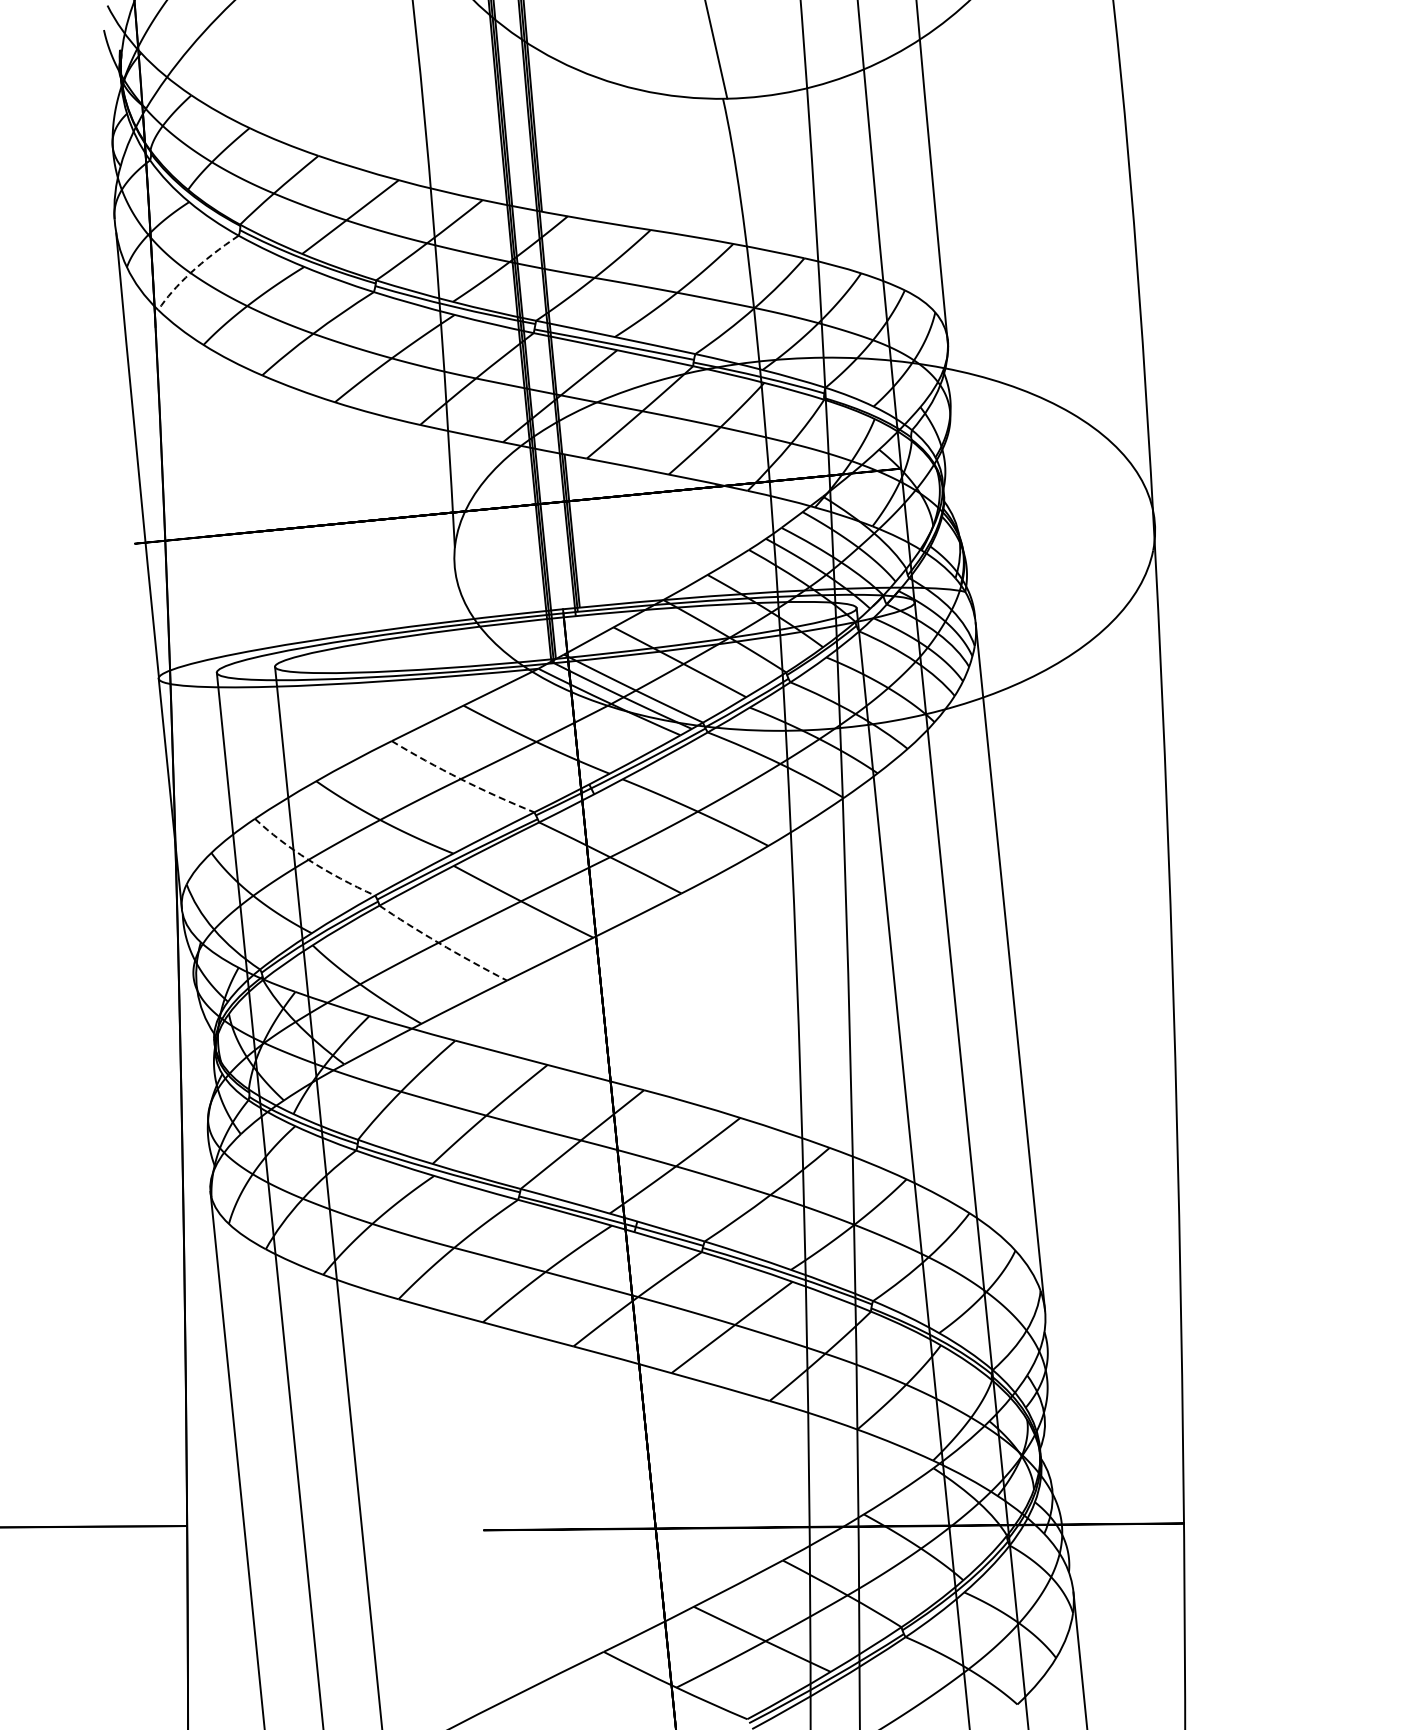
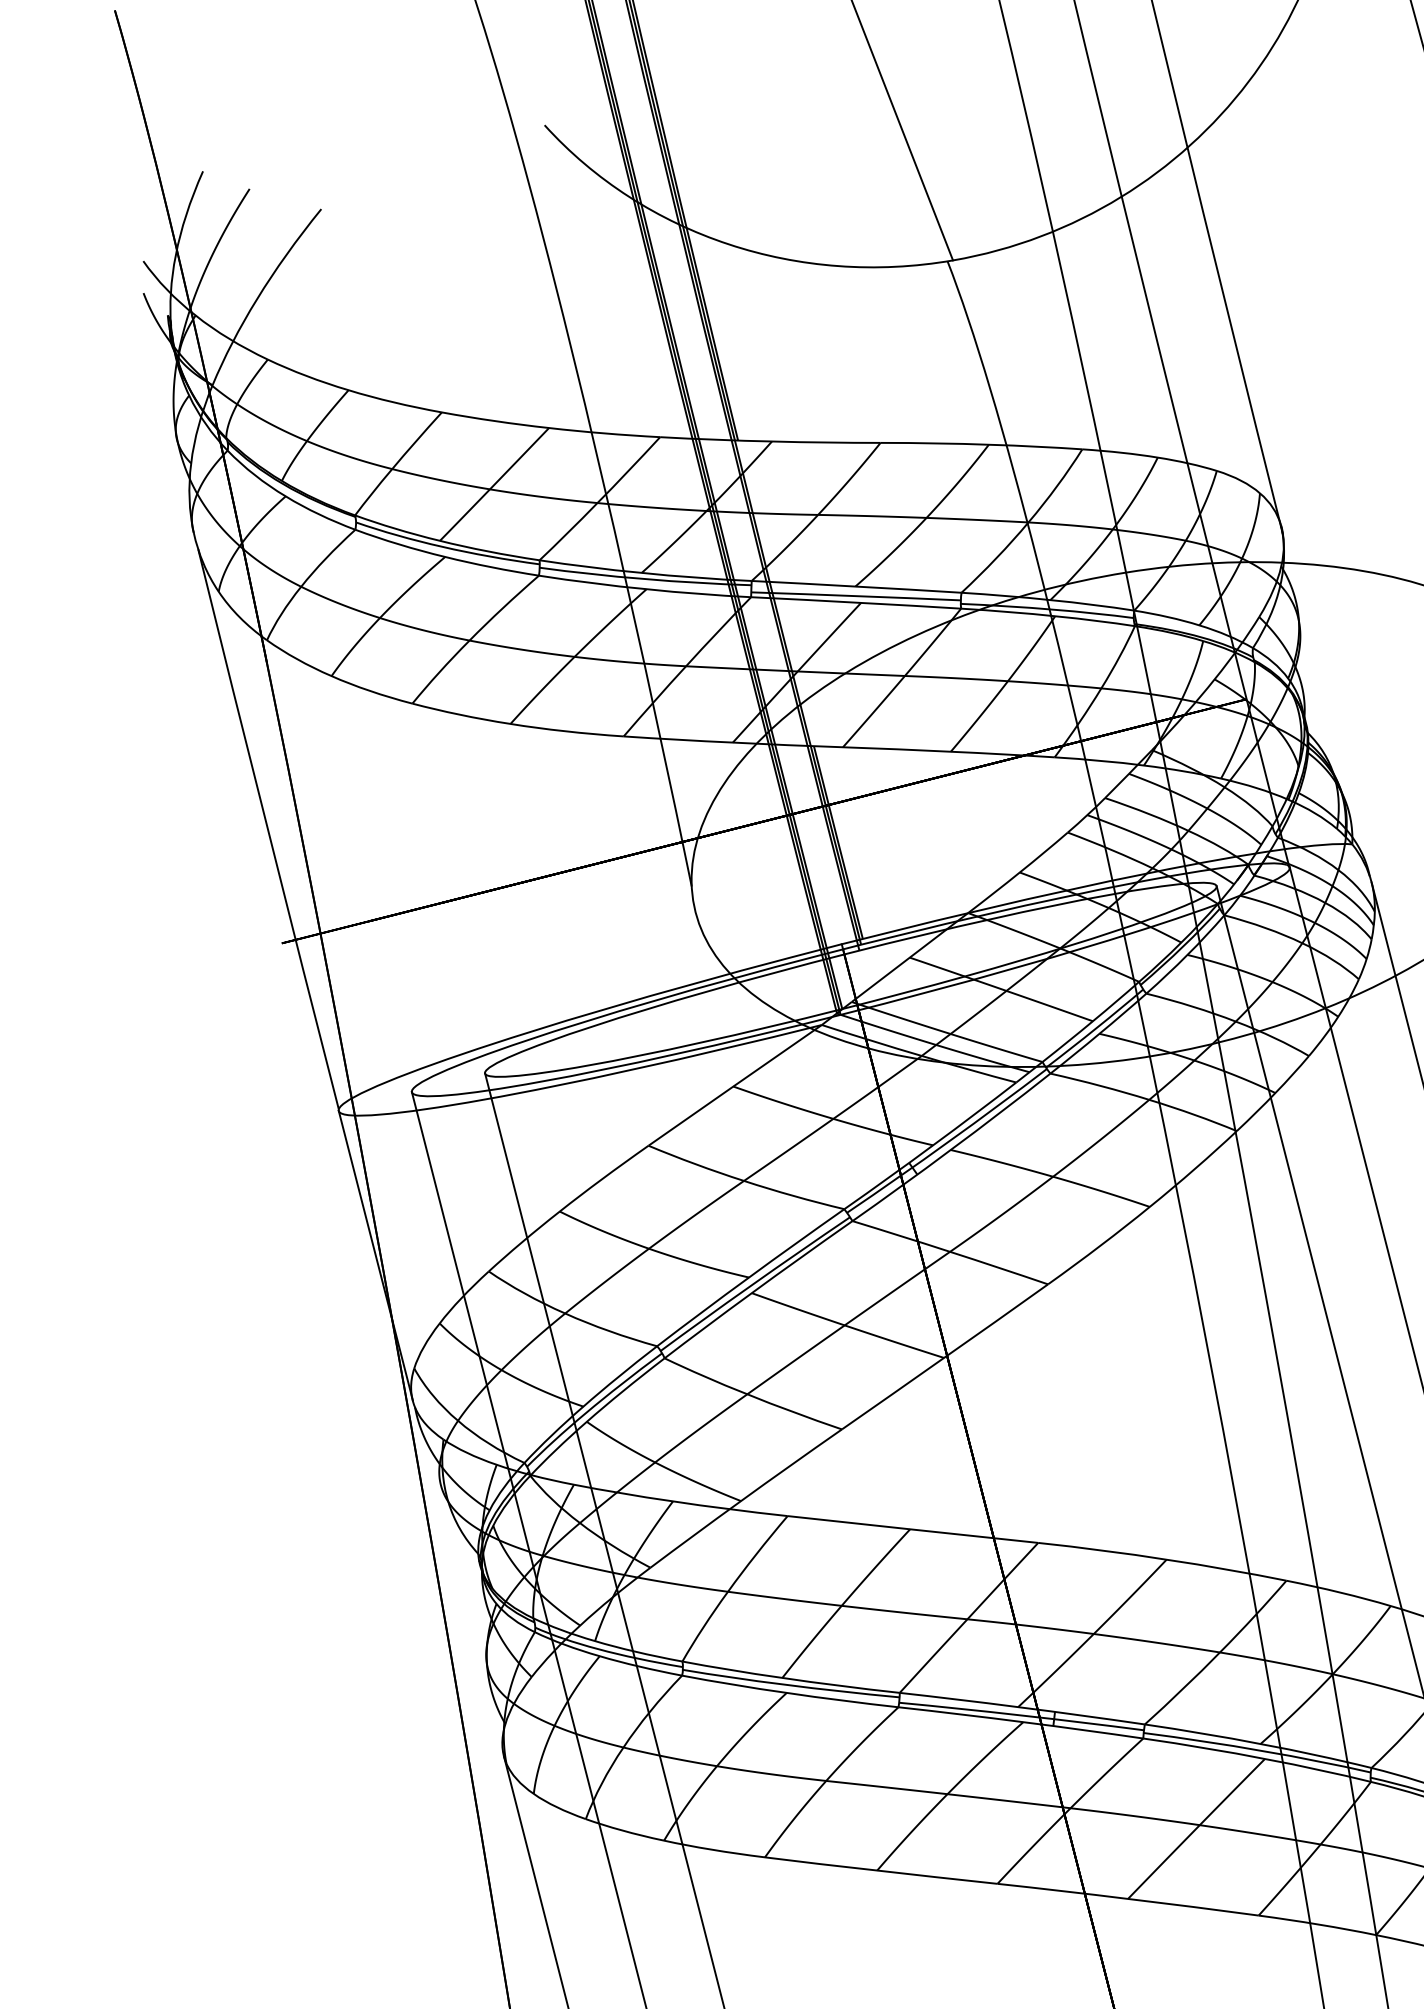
arc: (194, 269) -> (305, 581), dashed -> solid
arc: (460, 779) -> (743, 1181), dashed -> solid
arc: (311, 861) -> (569, 1315), dashed -> solid
arc: (442, 944) -> (752, 1395), dashed -> solid

